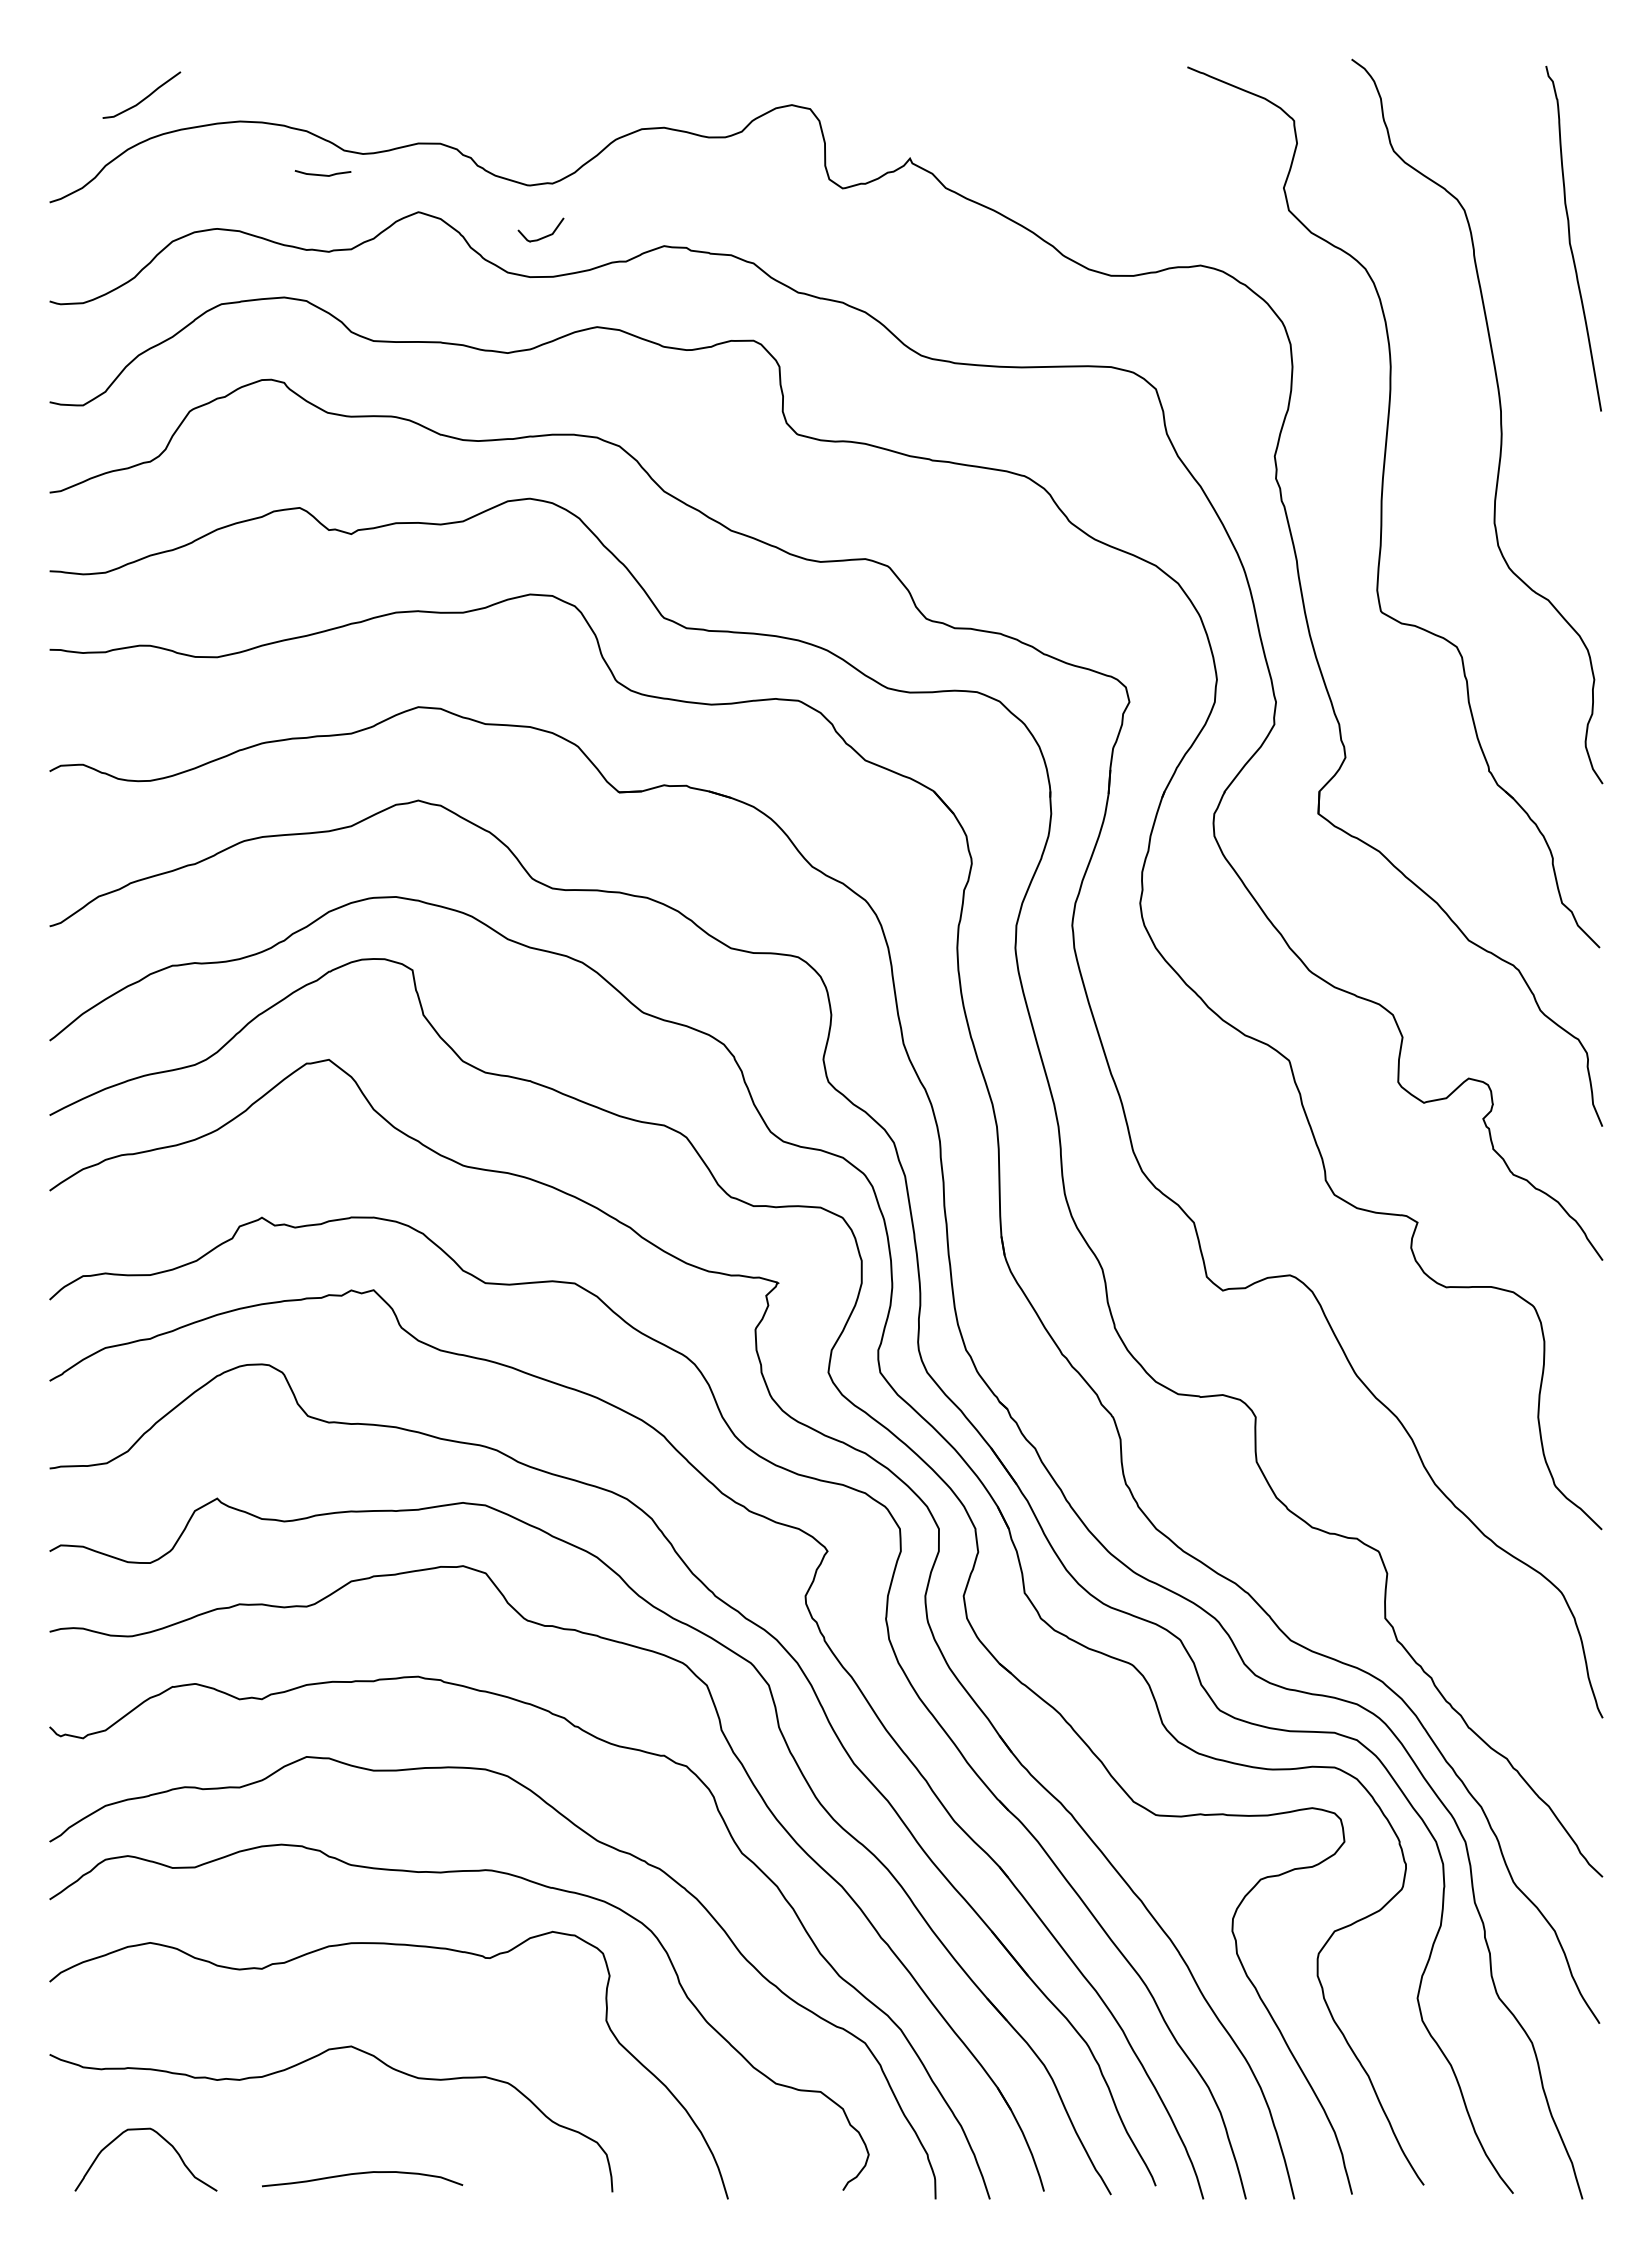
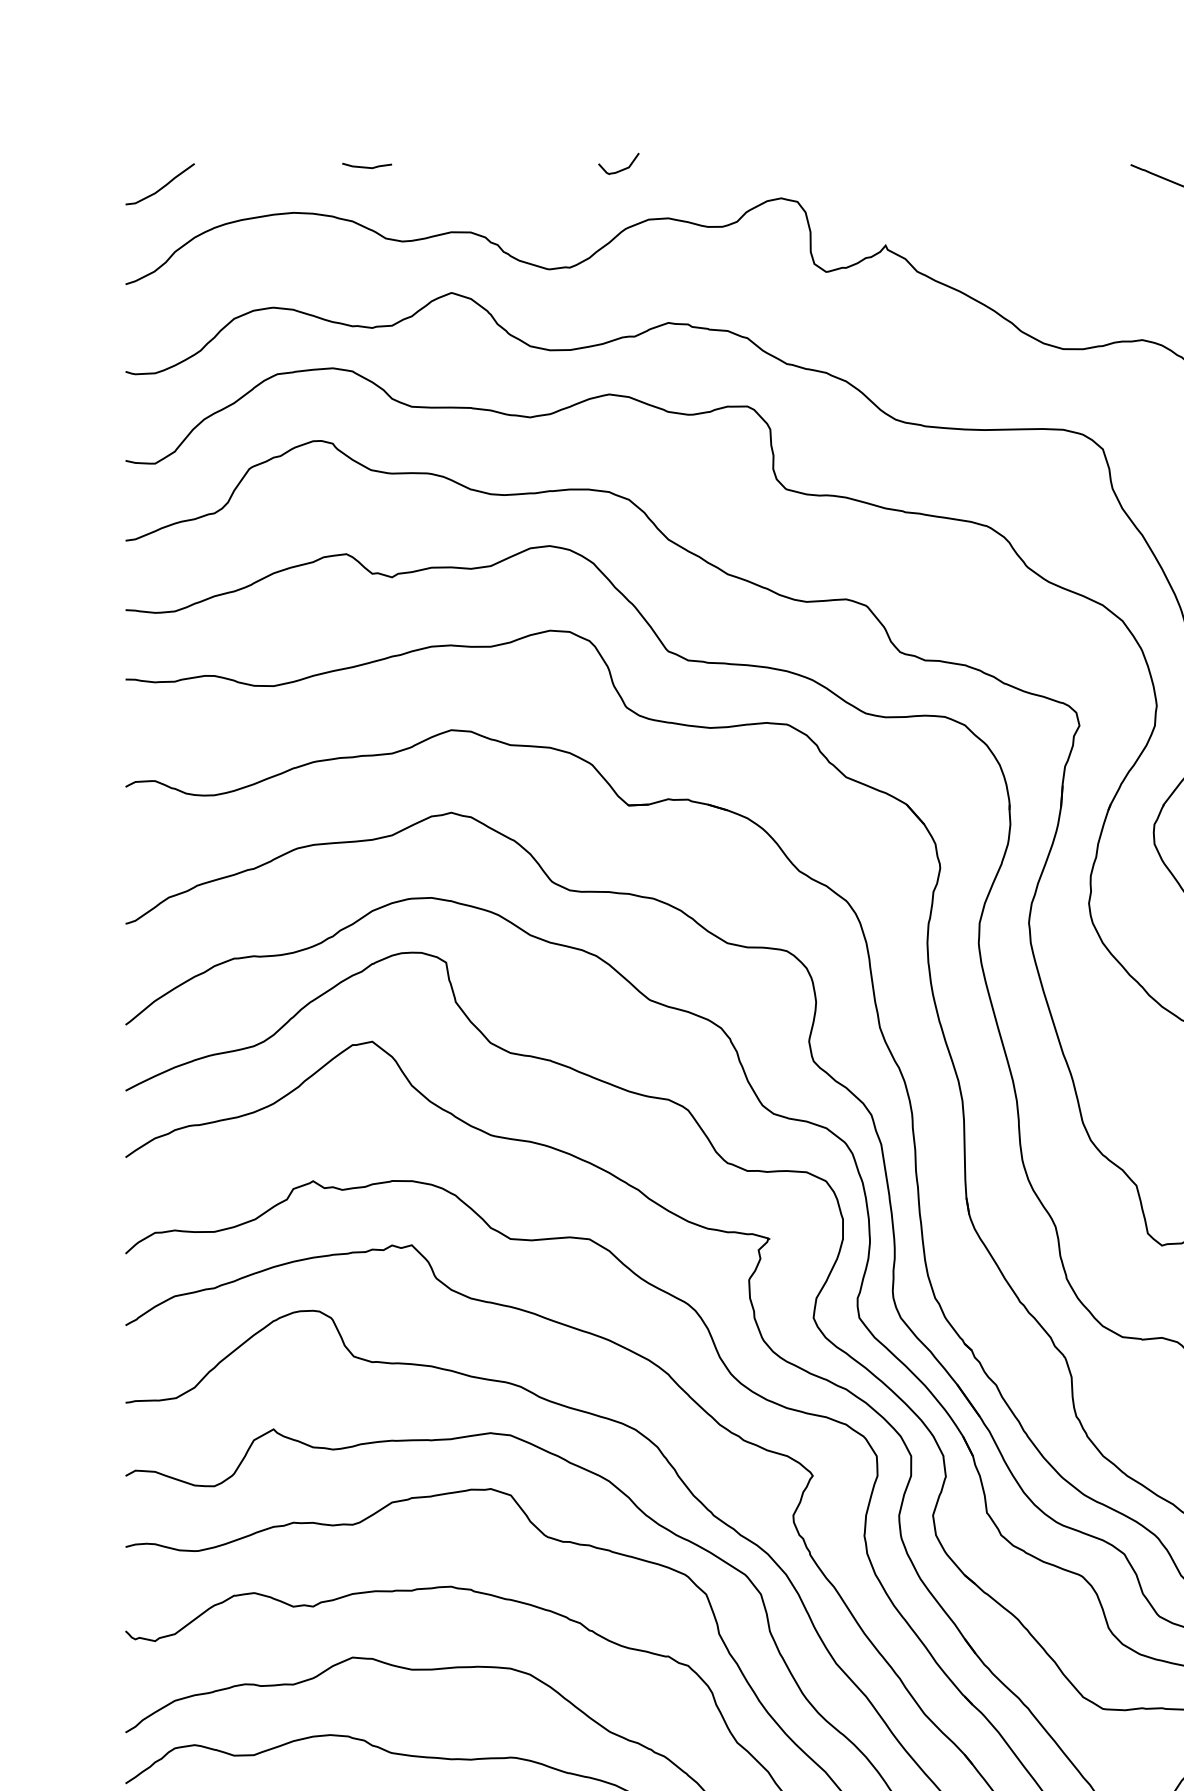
curve: (143, 98) -> (161, 187), moved
line: (322, 174) -> (366, 166), moved
curve: (543, 236) -> (621, 169), moved

